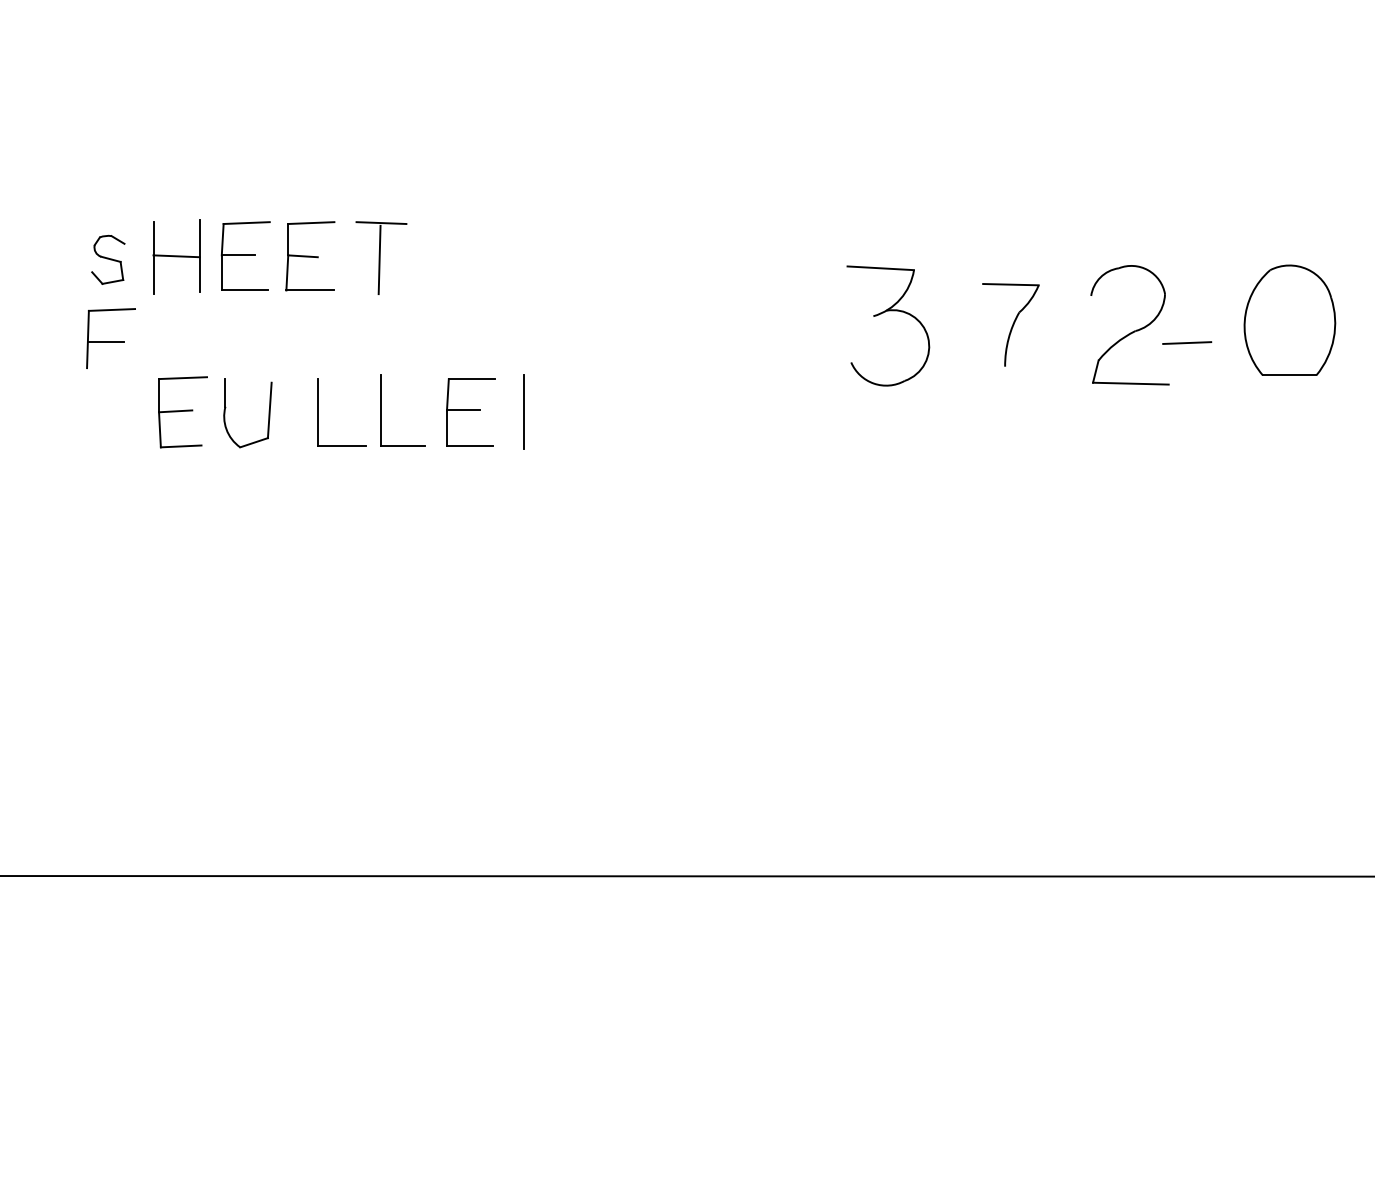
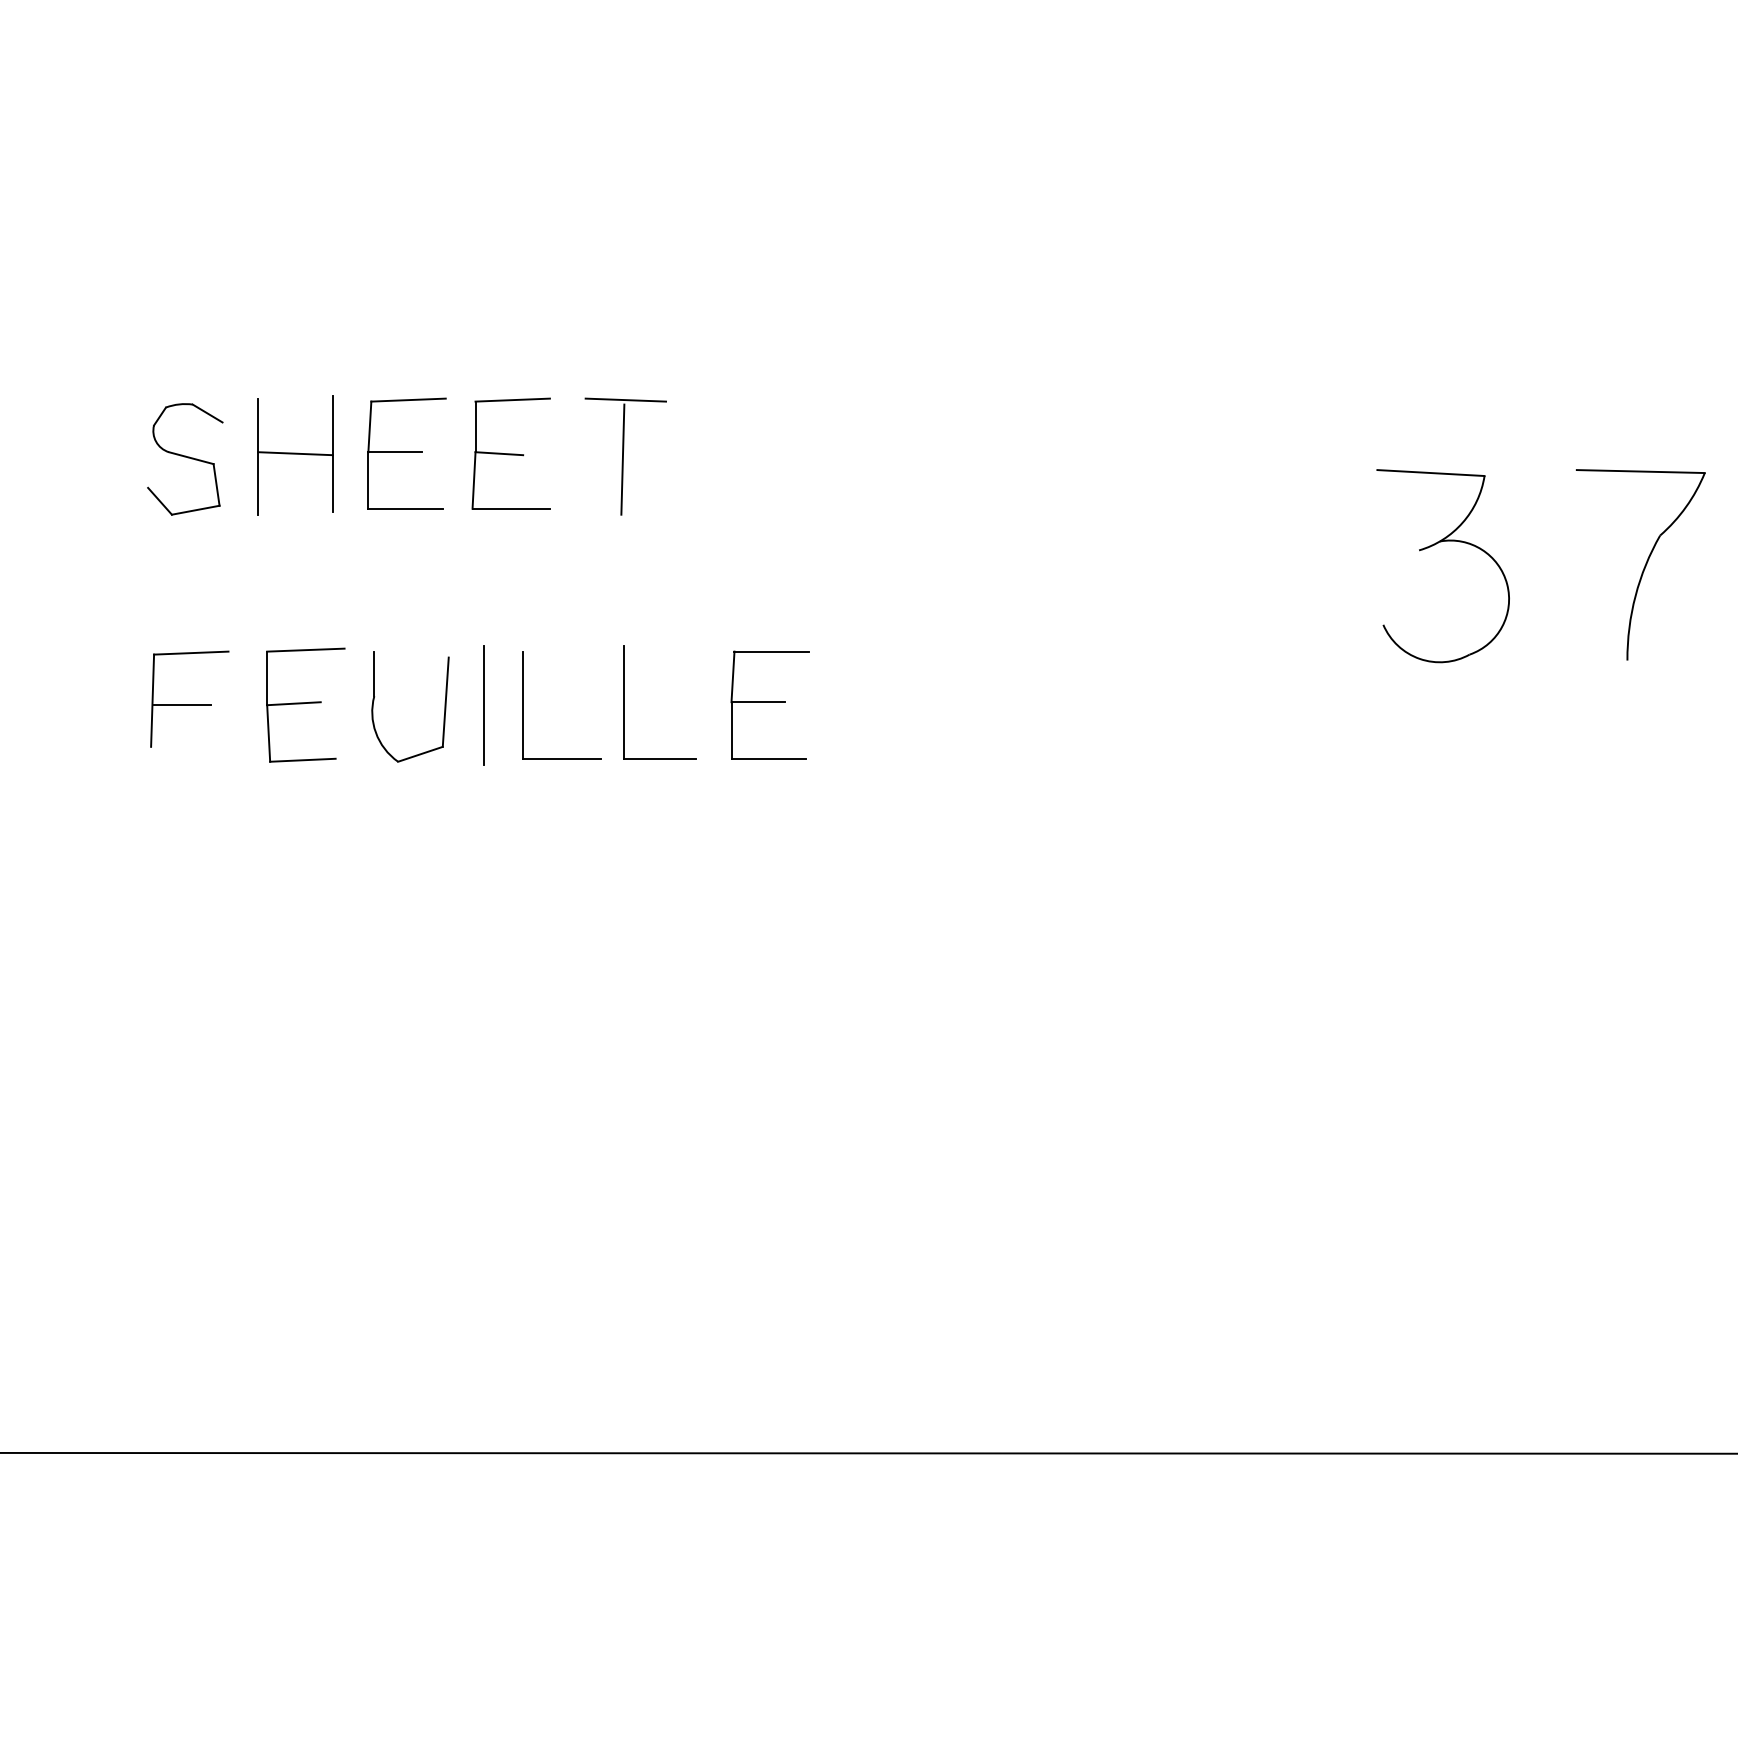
part: (108, 259) -> (185, 458), size x1.43
part: (1010, 324) -> (1640, 563), size x1.43
part: (110, 338) -> (188, 699), moved
line: (523, 411) -> (483, 703), moved

